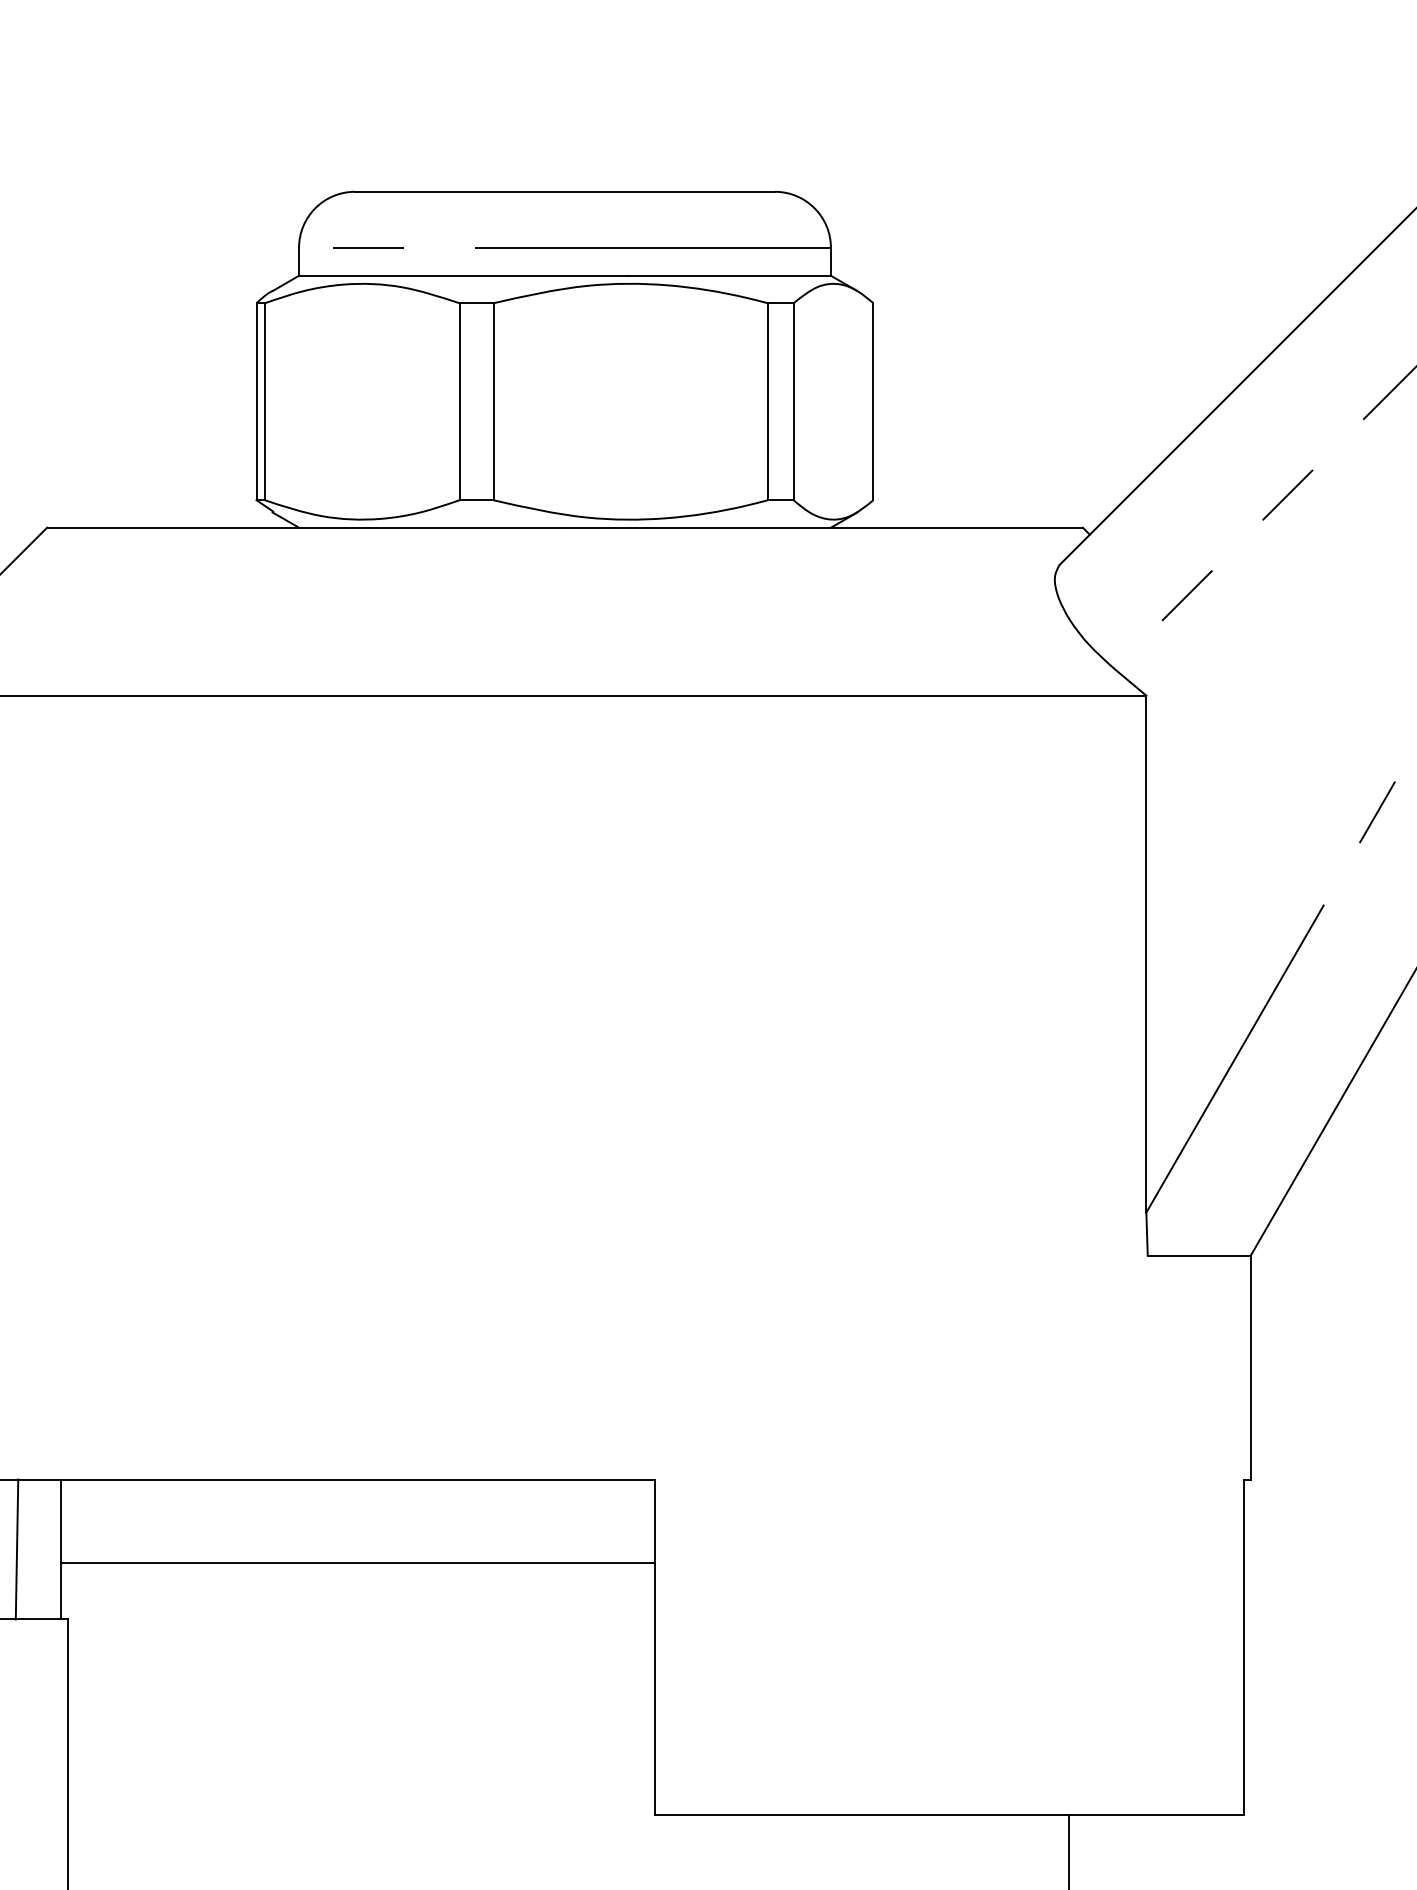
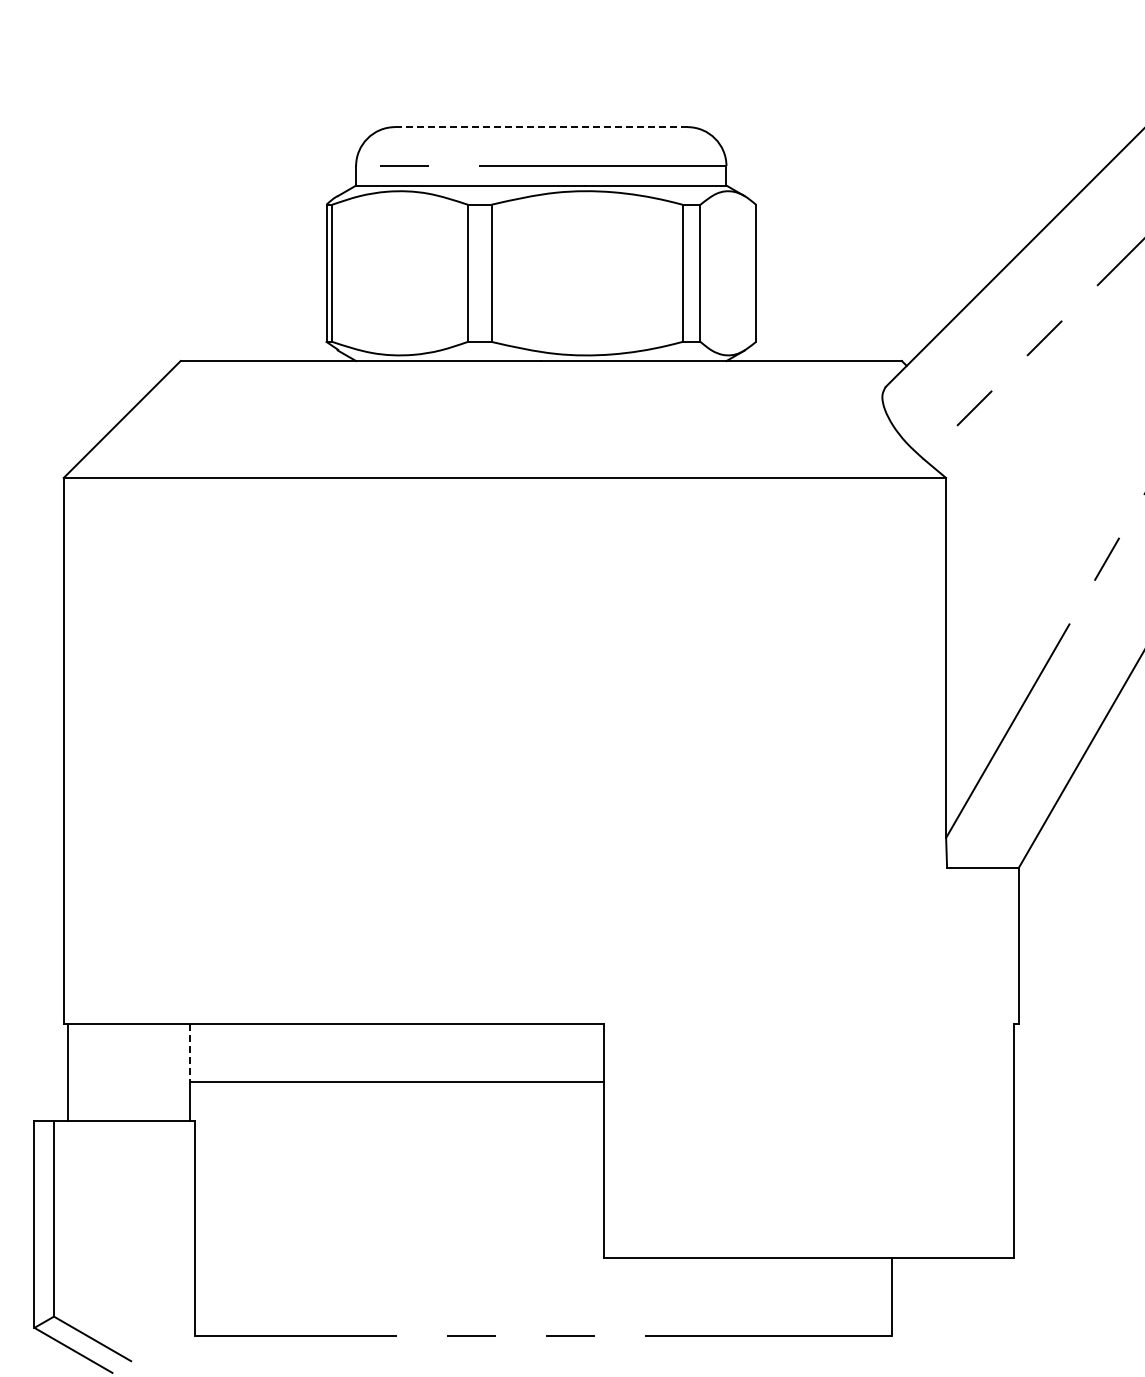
line: (565, 192) -> (541, 127), solid -> dashed
line: (61, 1522) -> (190, 1053), solid -> dashed
line: (16, 1549) -> (159, 1072), removed

